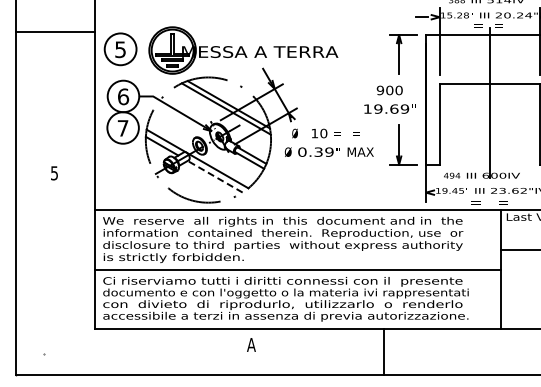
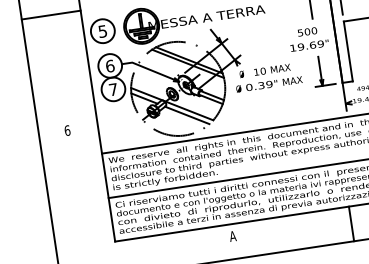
line: (55, 31) -> (50, 14), moved
text: (380, 89) -> (300, 32), 900 -> 500
text: (347, 133) -> (280, 68), =   = -> MAX
text: (54, 173) -> (67, 130), 5 -> 6
line: (215, 176) -> (187, 115), dashed -> solid
line: (384, 351) -> (351, 223), moved

